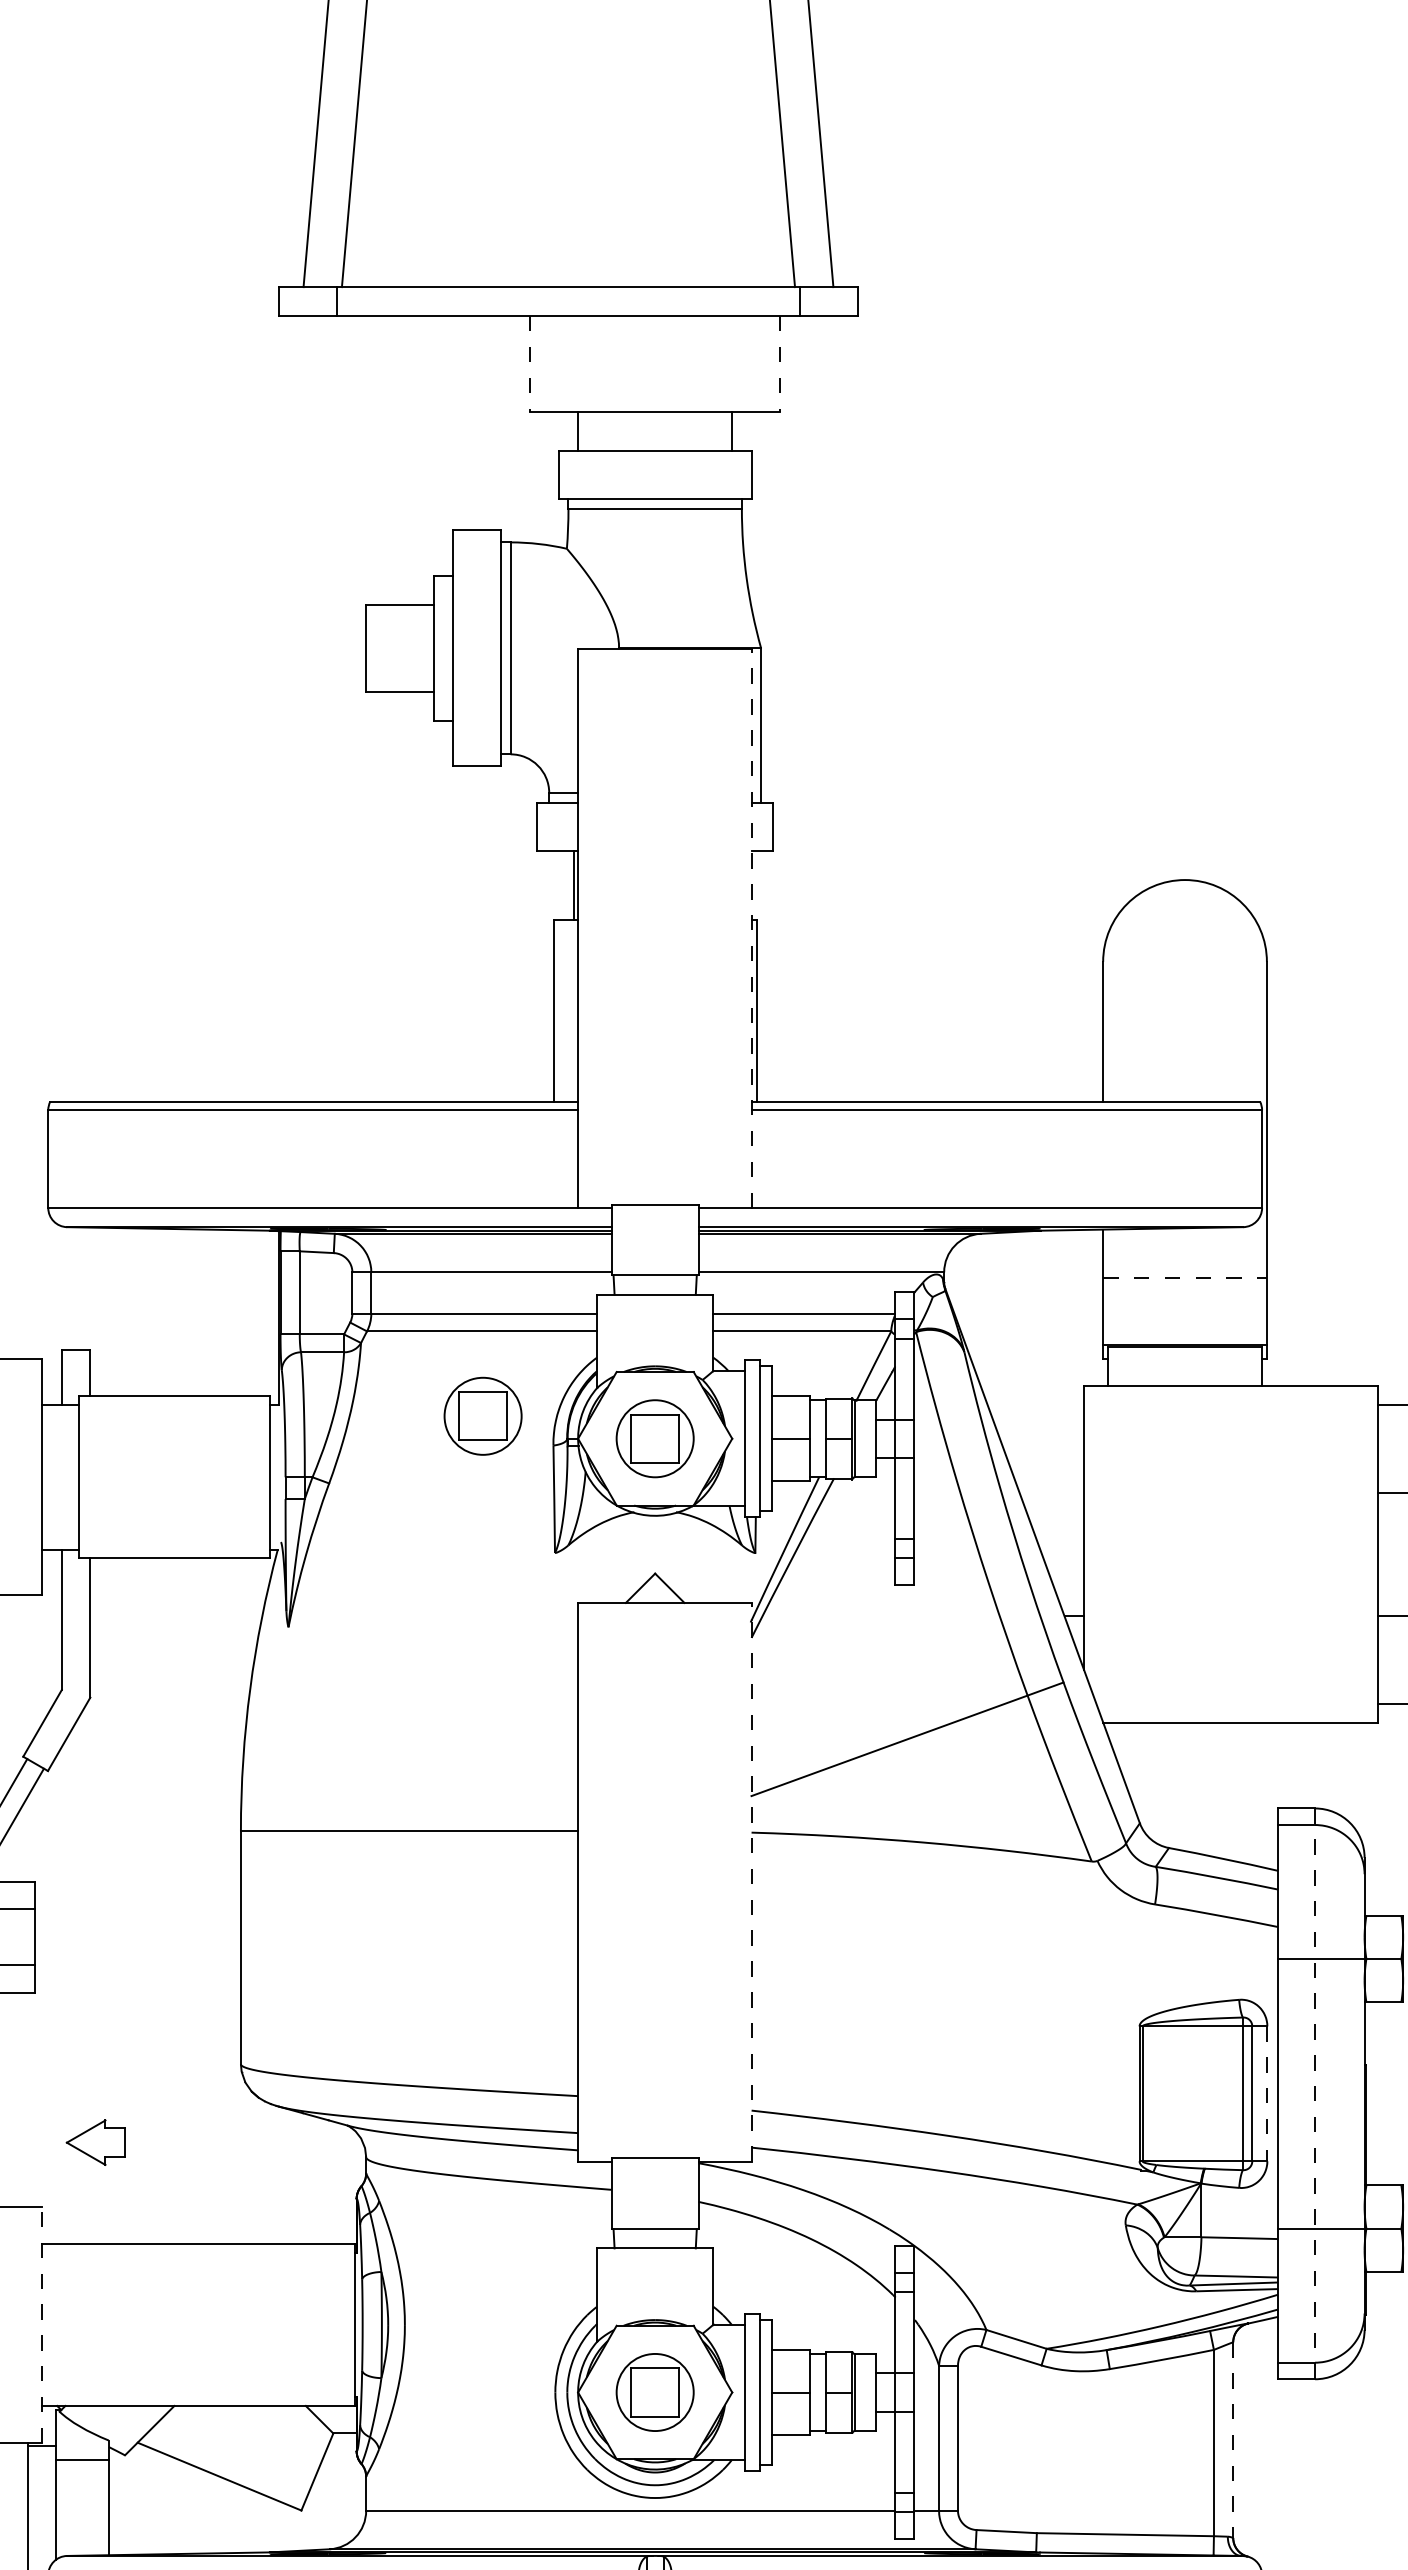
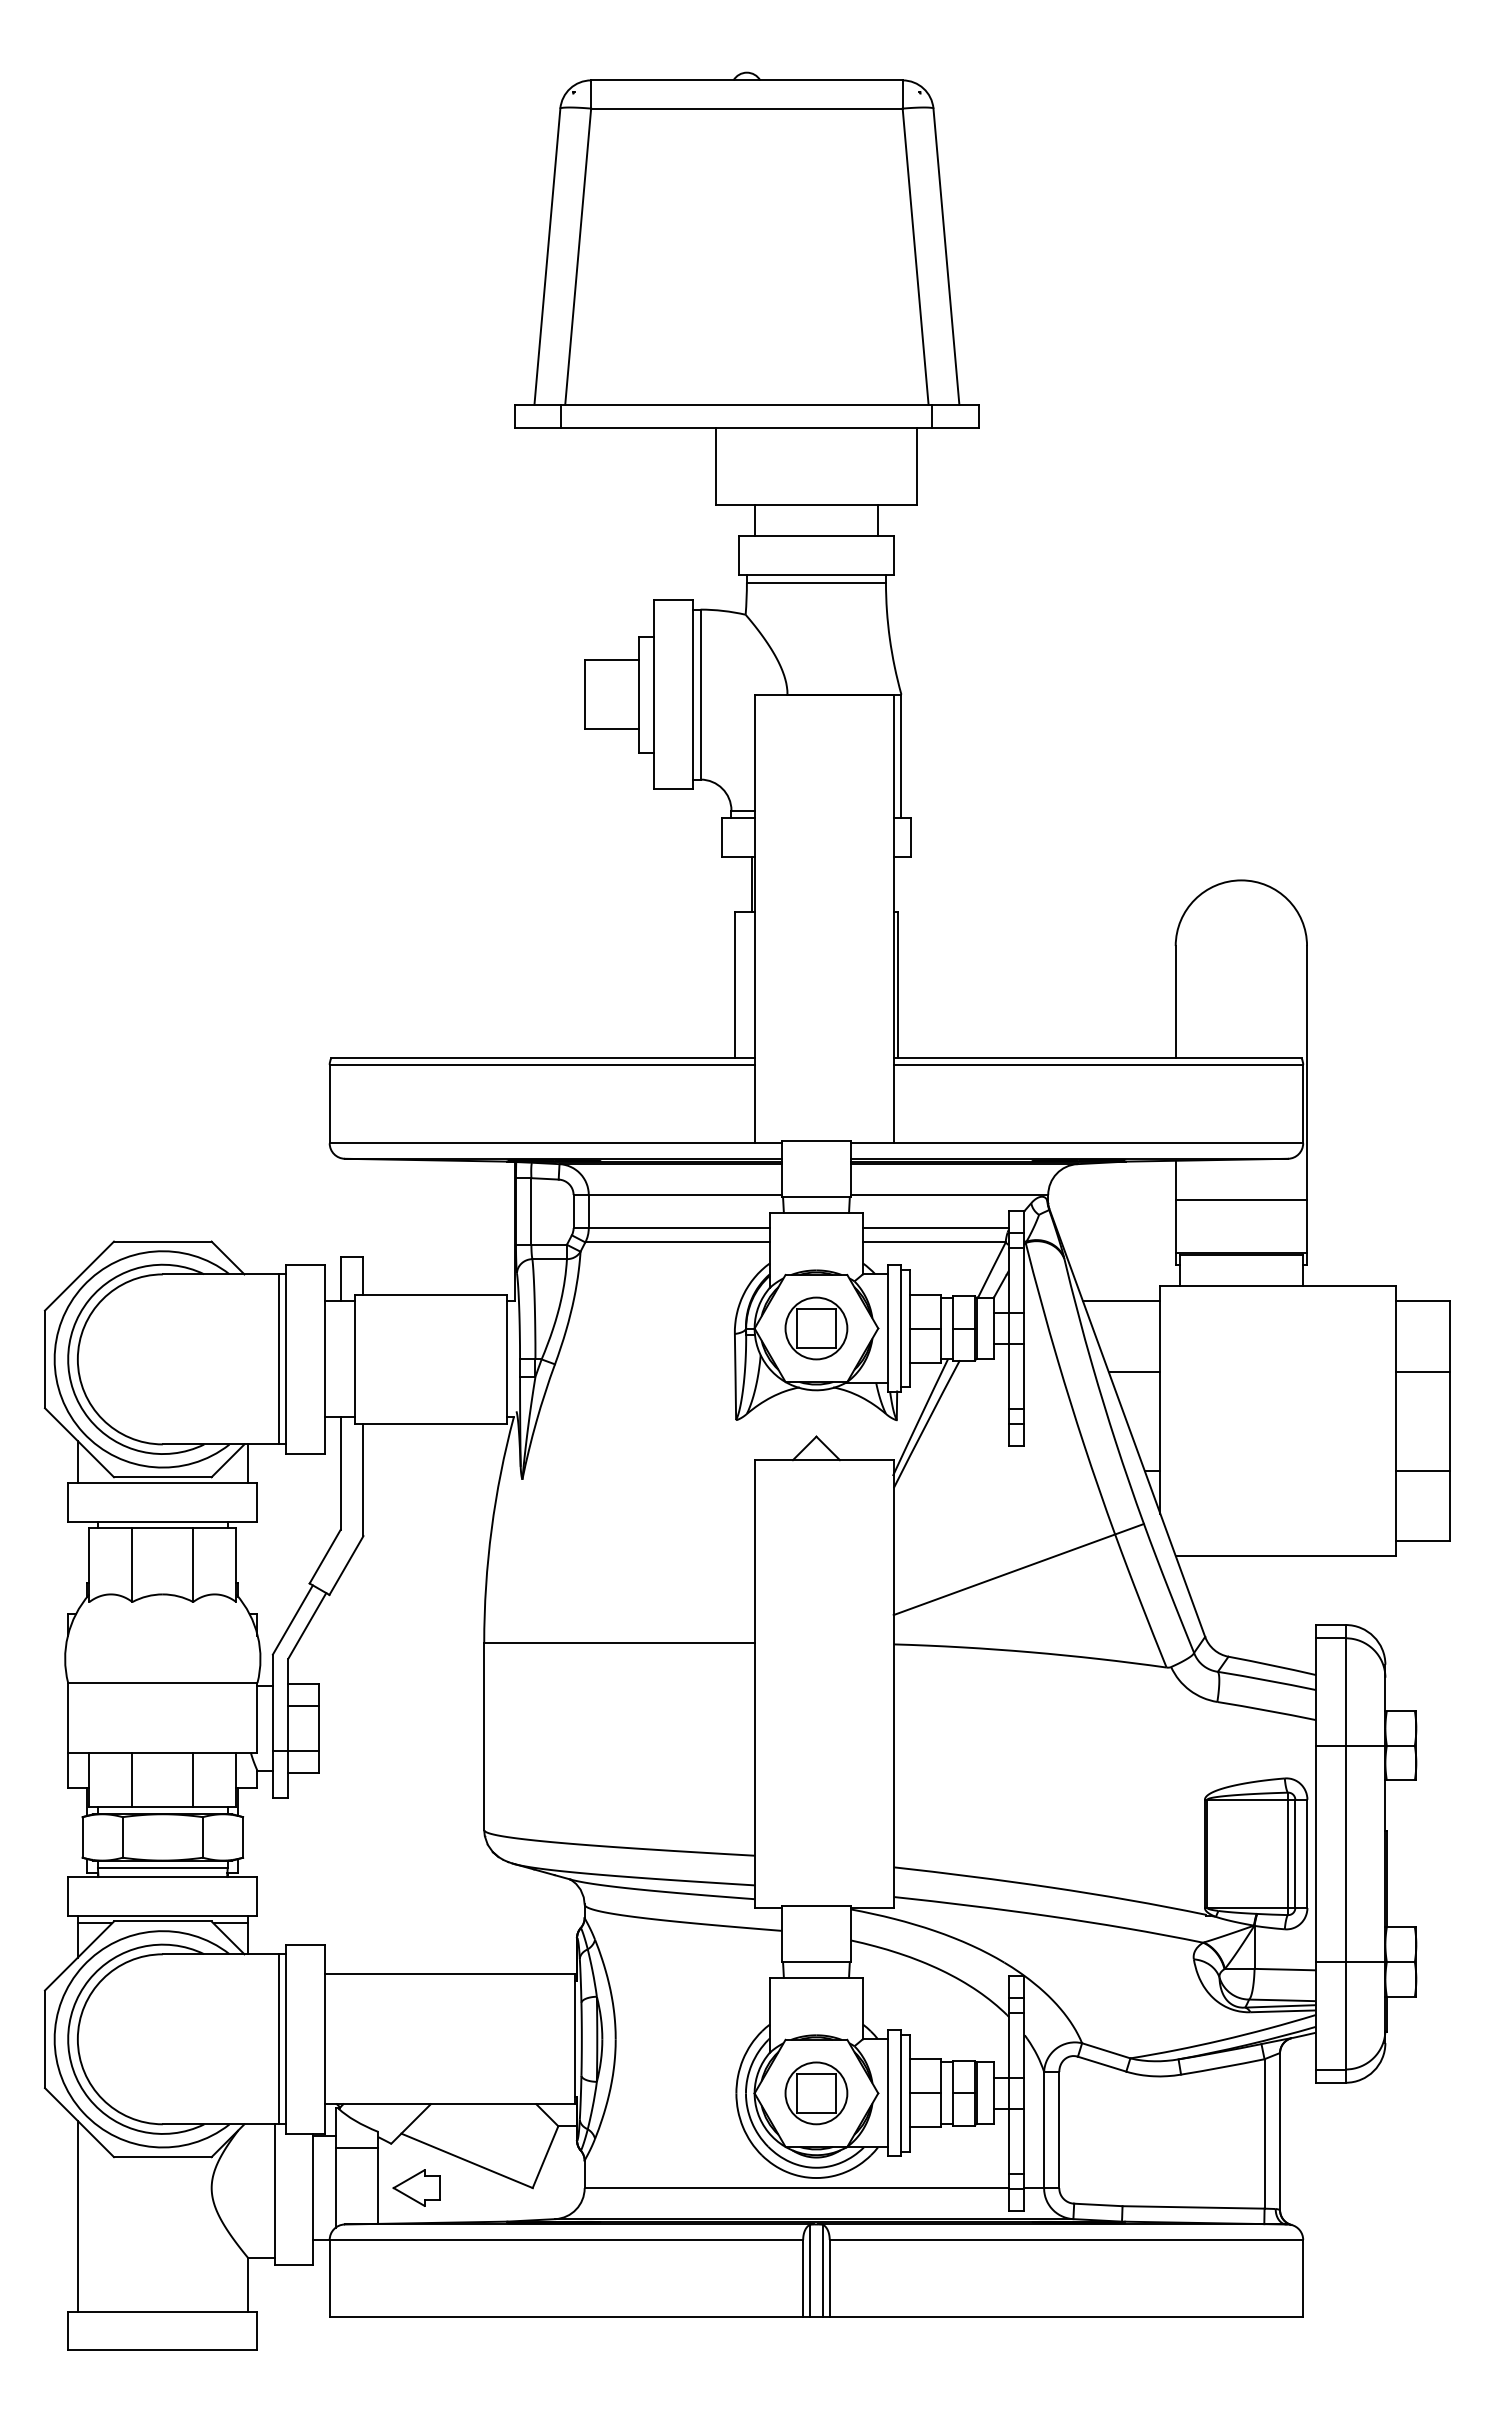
line: (530, 363) -> (716, 466), dashed -> solid
line: (779, 363) -> (916, 466), dashed -> solid
line: (751, 927) -> (893, 918), dashed -> solid
line: (1185, 1277) -> (1241, 1199), dashed -> solid
line: (1035, 1405) -> (1121, 1301), added
part: (483, 1416) -> (678, 1310), removed
line: (1051, 1492) -> (1134, 1371), added
line: (751, 1881) -> (893, 1683), dashed -> solid
line: (1314, 2093) -> (1345, 1853), dashed -> solid
line: (1267, 2094) -> (1307, 1854), dashed -> solid
part: (95, 2142) -> (416, 2187), moved
line: (43, 2325) -> (325, 2039), dashed -> solid
line: (1233, 2441) -> (1280, 2132), dashed -> solid

